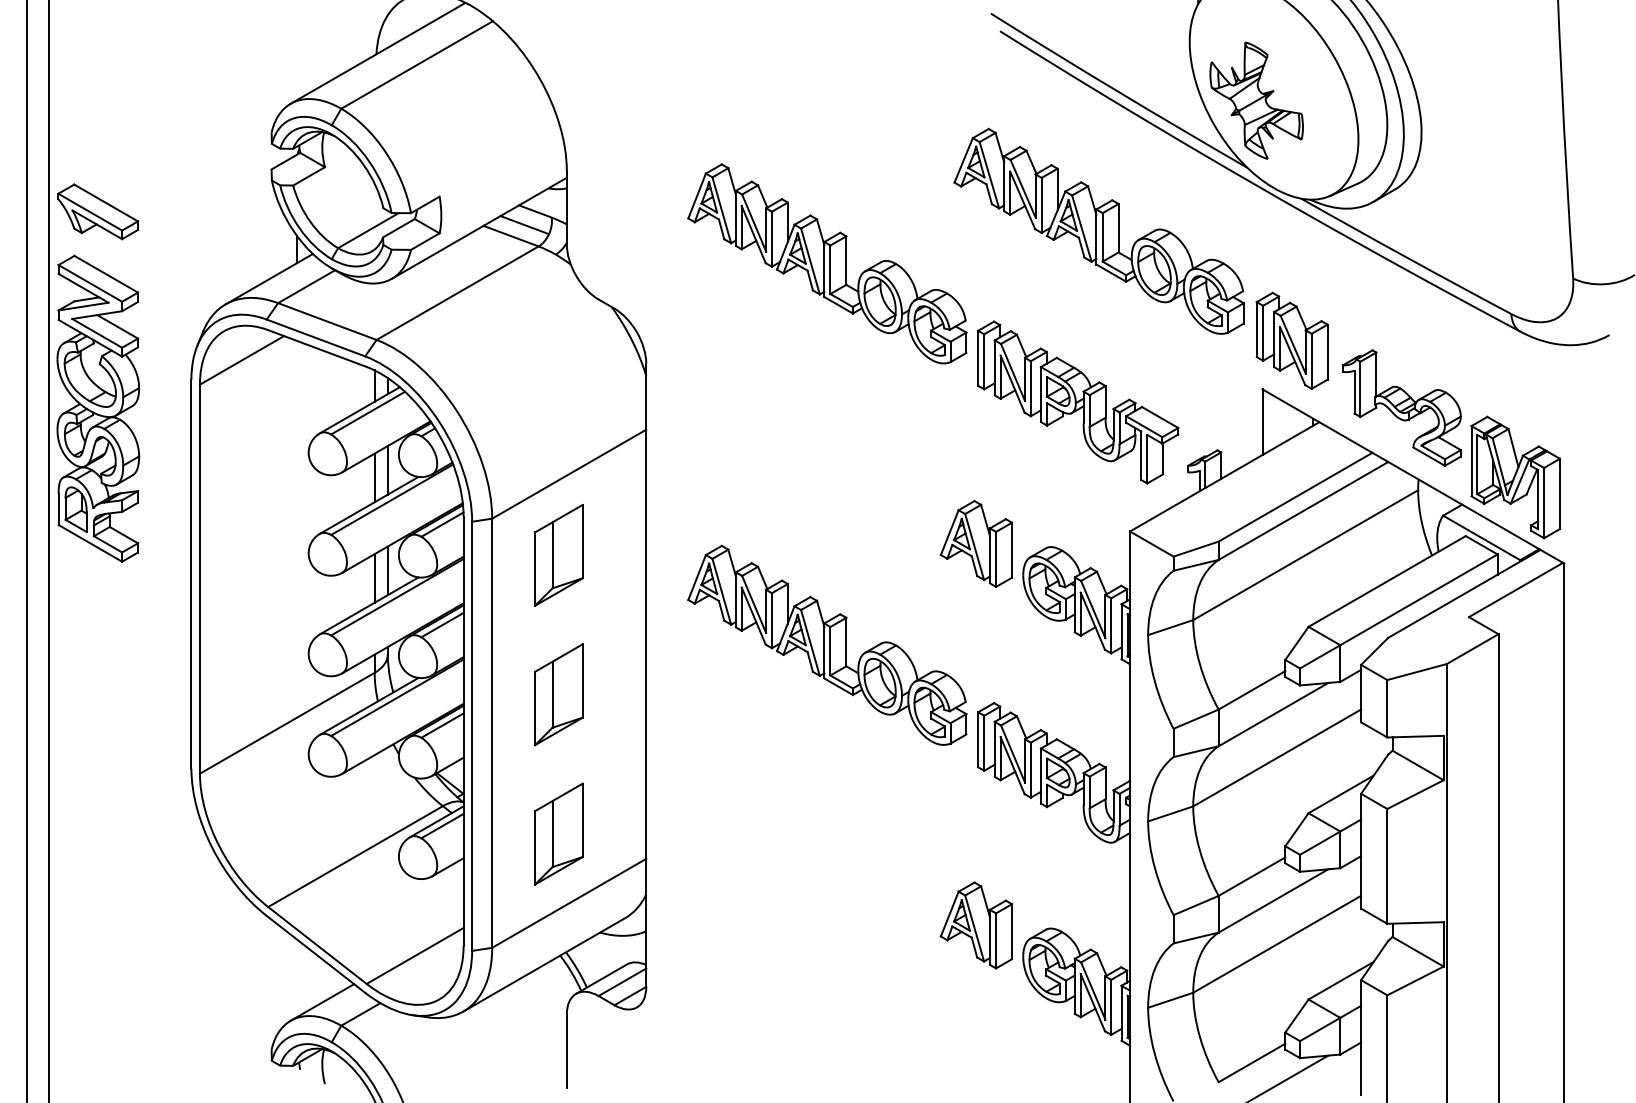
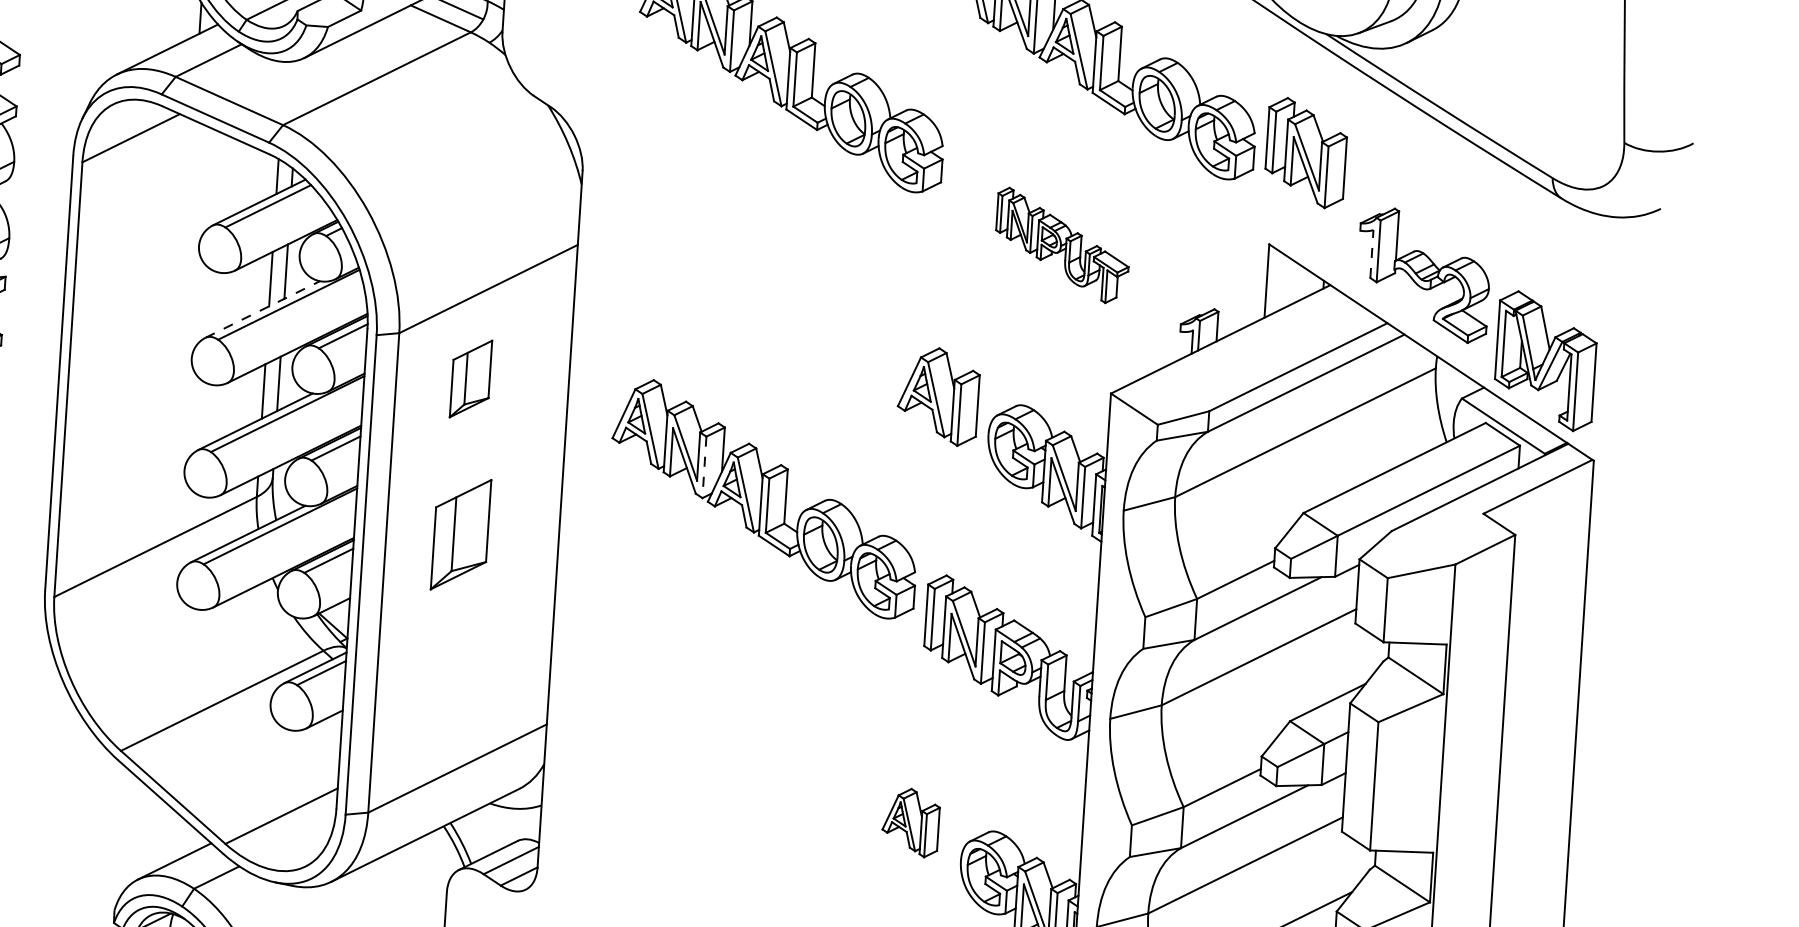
part: (1291, 340) -> (1305, 152), moved
line: (1354, 392) -> (1371, 254), solid -> dashed
part: (1078, 402) -> (1062, 245), size x0.6
line: (369, 505) -> (263, 309), solid -> dashed
part: (558, 555) -> (470, 379), size x0.7
line: (771, 620) -> (703, 467), solid -> dashed
part: (558, 833) -> (450, 689), removed
part: (976, 925) -> (910, 822), size x0.7

